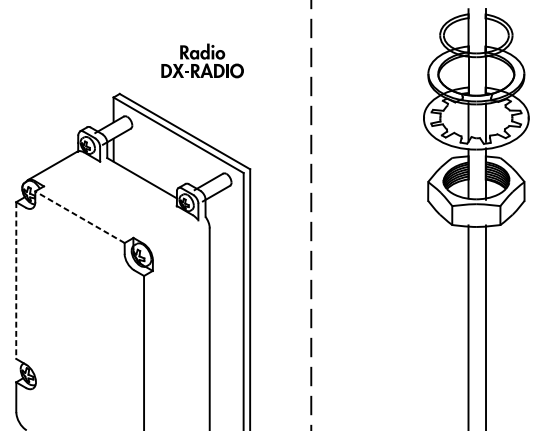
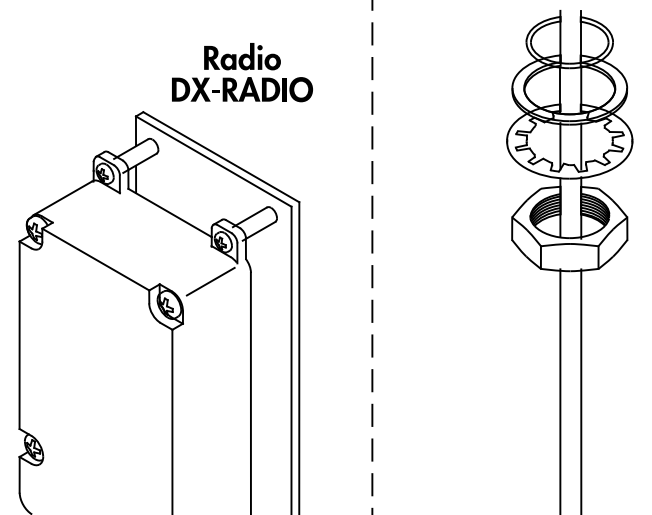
part: (202, 60) -> (242, 72), size x1.43
line: (79, 217) -> (95, 259), dashed -> solid
line: (175, 235) -> (210, 281), added
line: (16, 280) -> (19, 335), dashed -> solid

